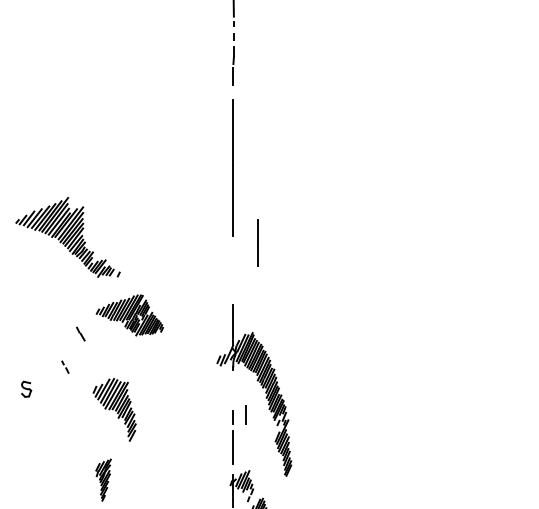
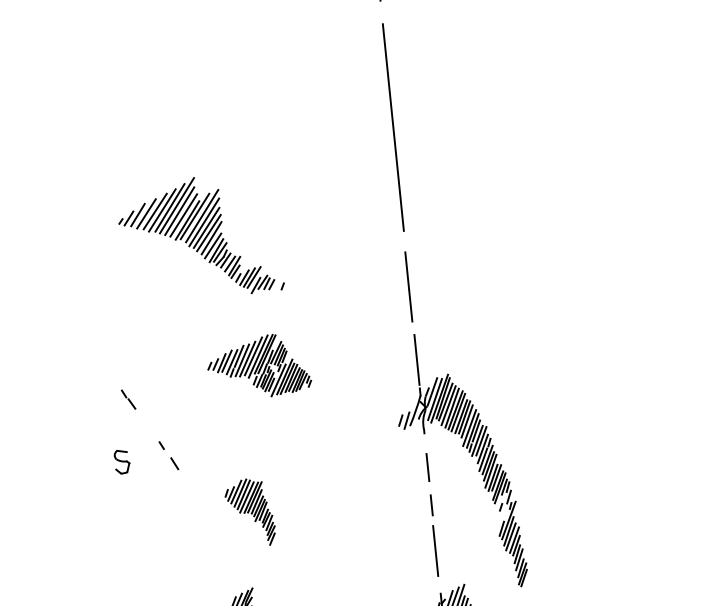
part: (67, 237) -> (199, 238), moved
line: (257, 242) -> (408, 285), moved
line: (80, 333) -> (128, 398), moved
part: (65, 366) -> (168, 454), size x1.67
part: (26, 388) -> (122, 460), moved
part: (114, 410) -> (250, 513), size x0.71
line: (245, 414) -> (426, 466), moved

